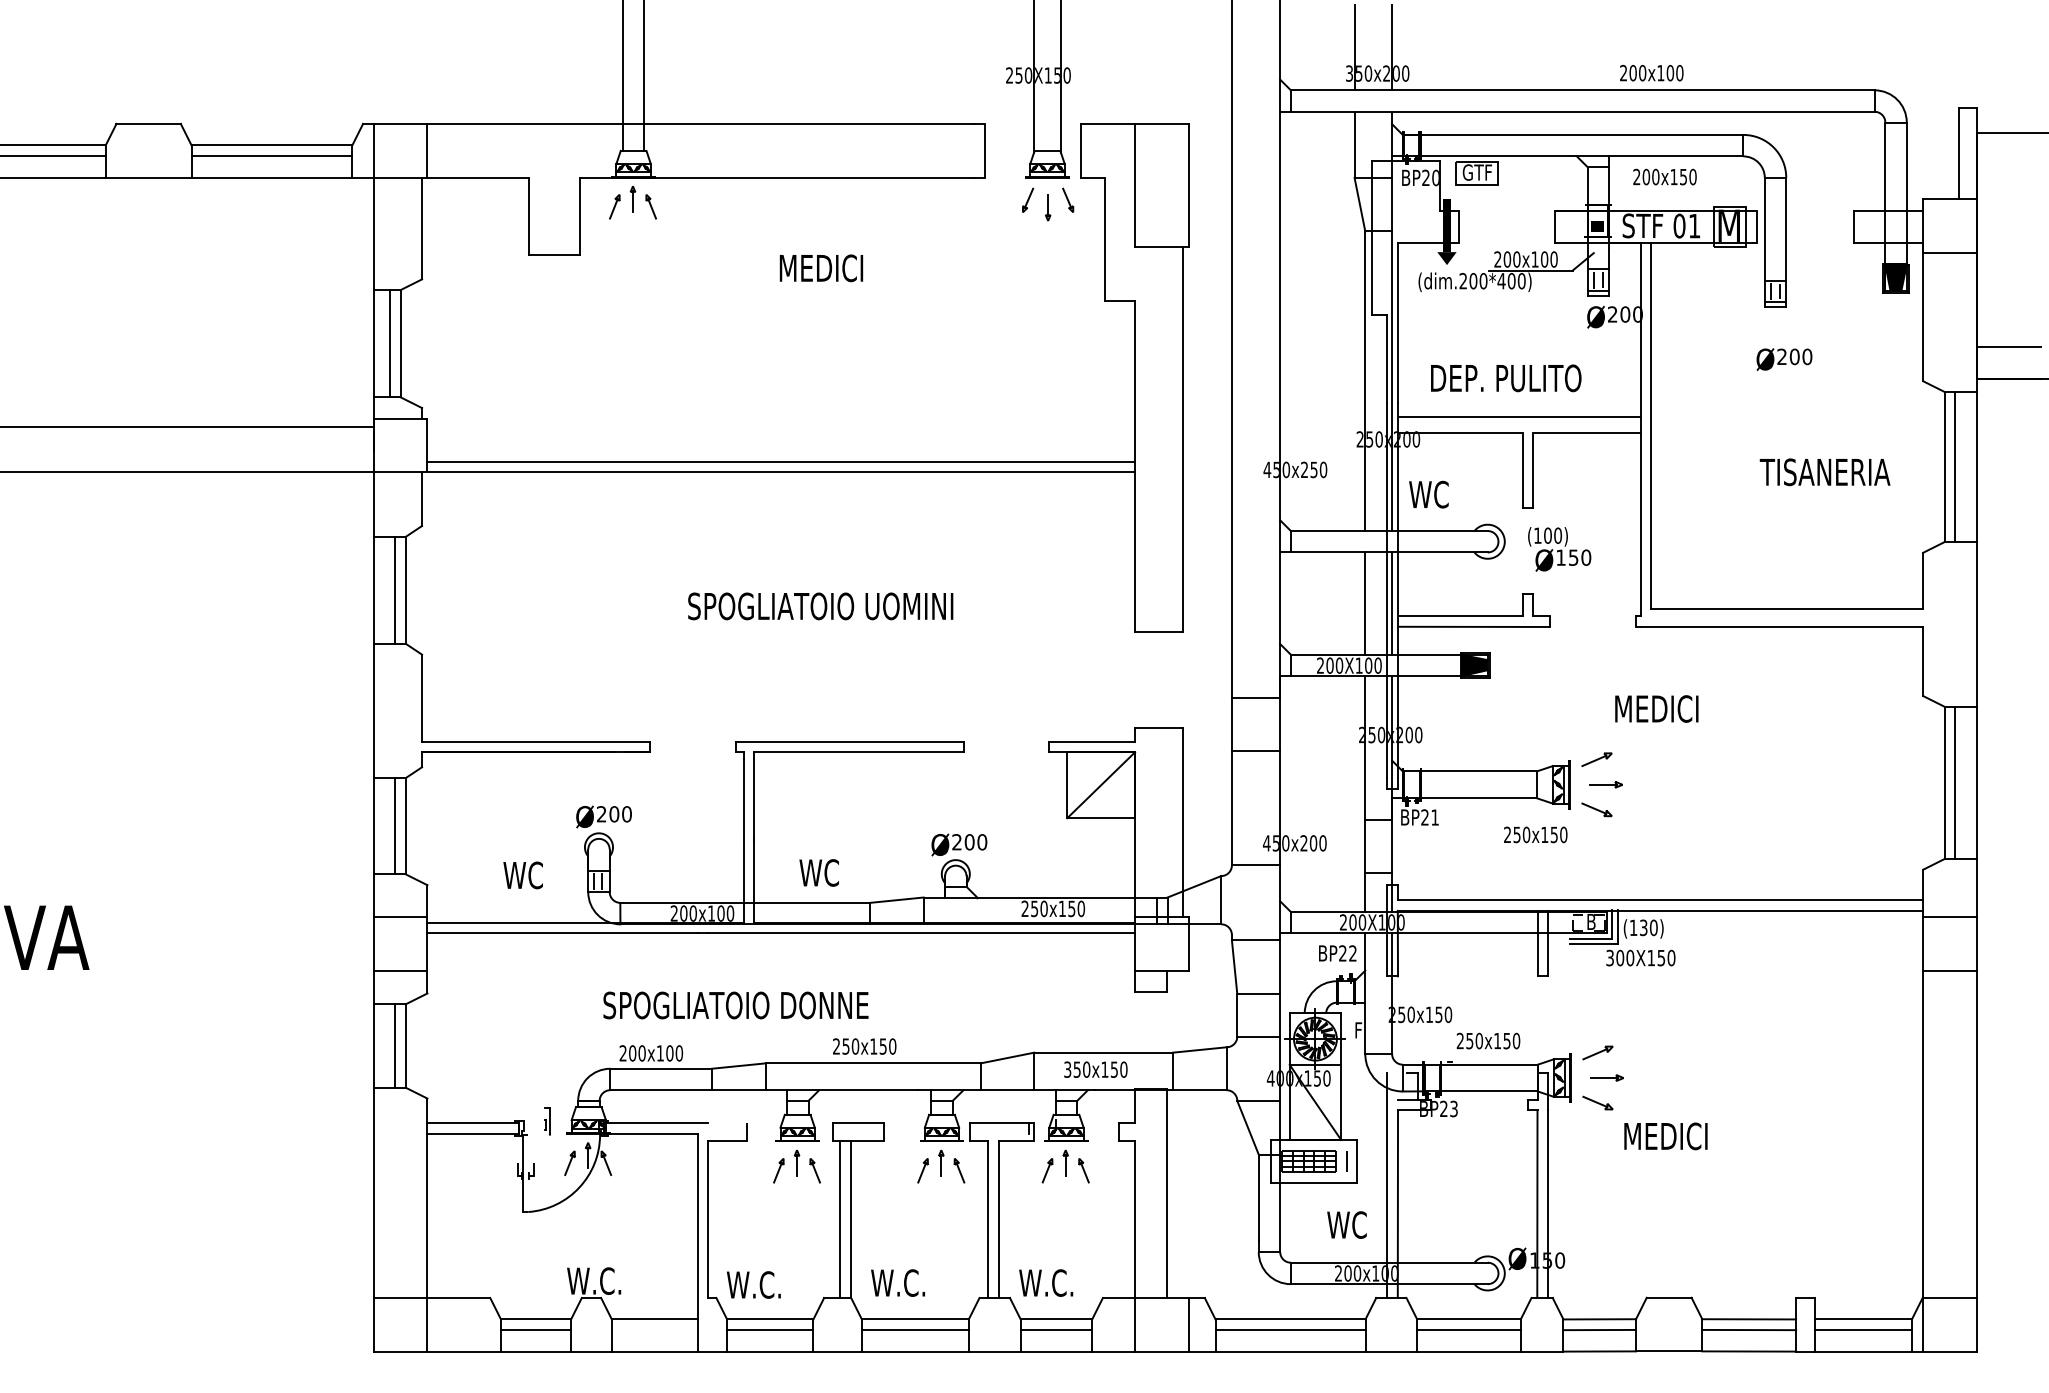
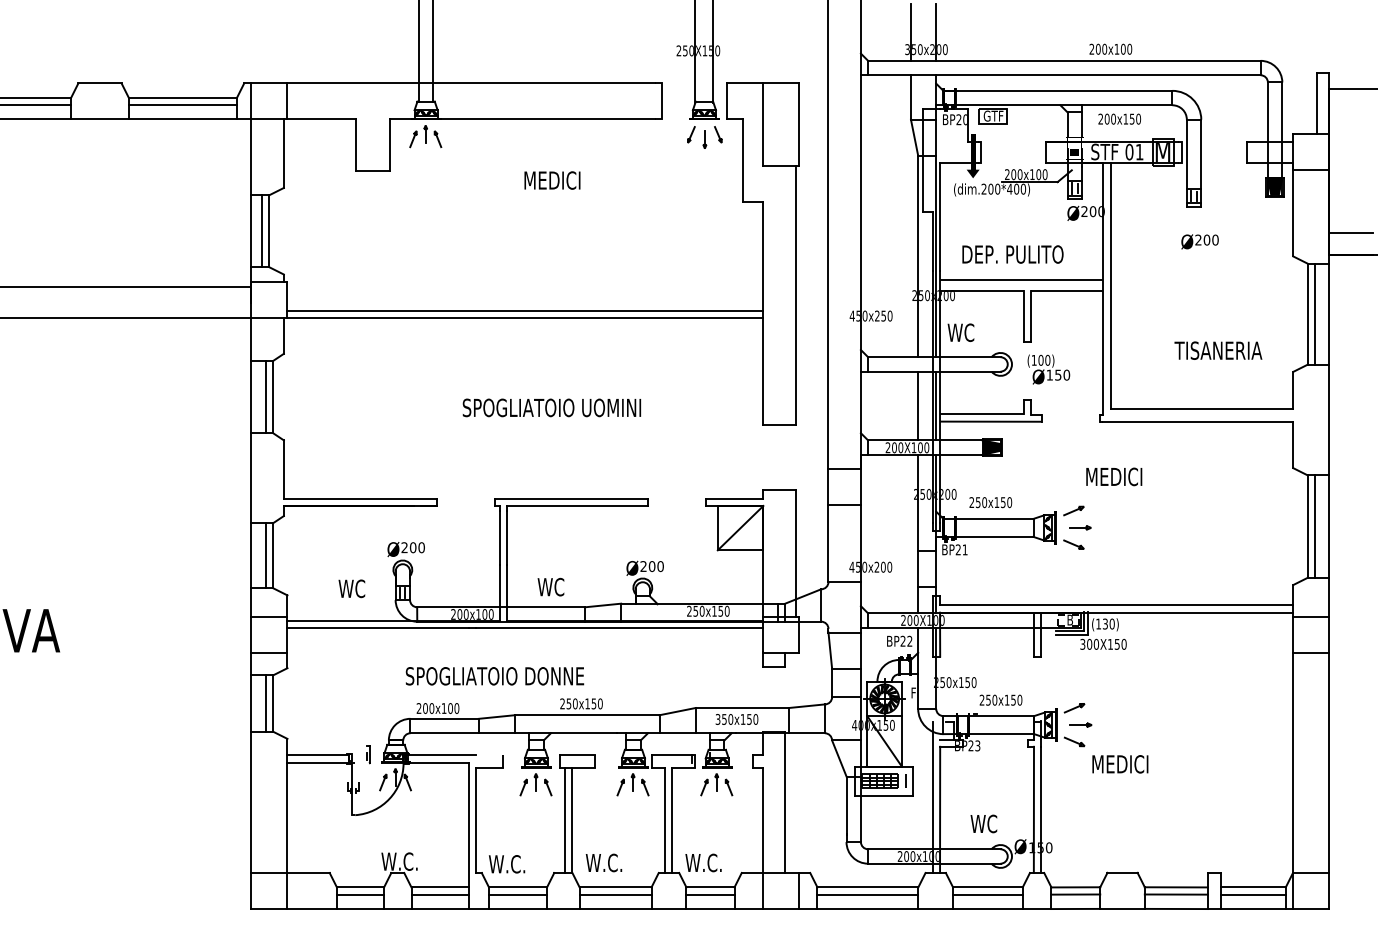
text: (1825, 471) -> (1218, 350), moved
text: (1535, 834) -> (990, 502), moved
text: (1346, 1224) -> (983, 823), moved
line: (654, 1329) -> (440, 894), added

